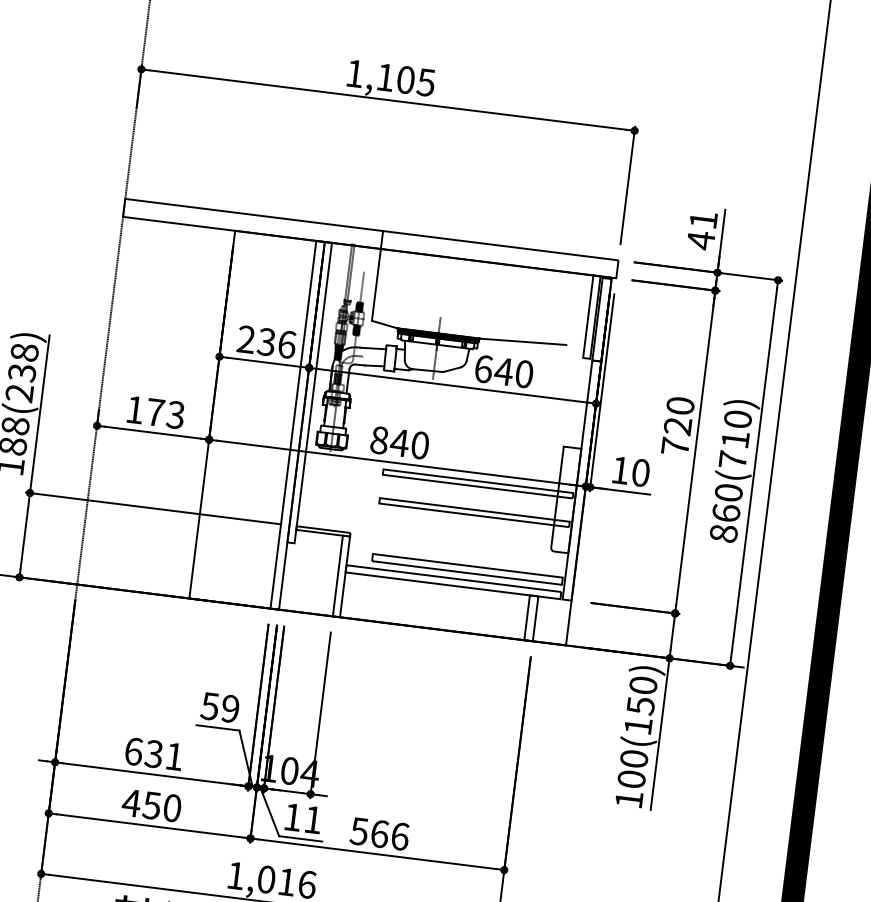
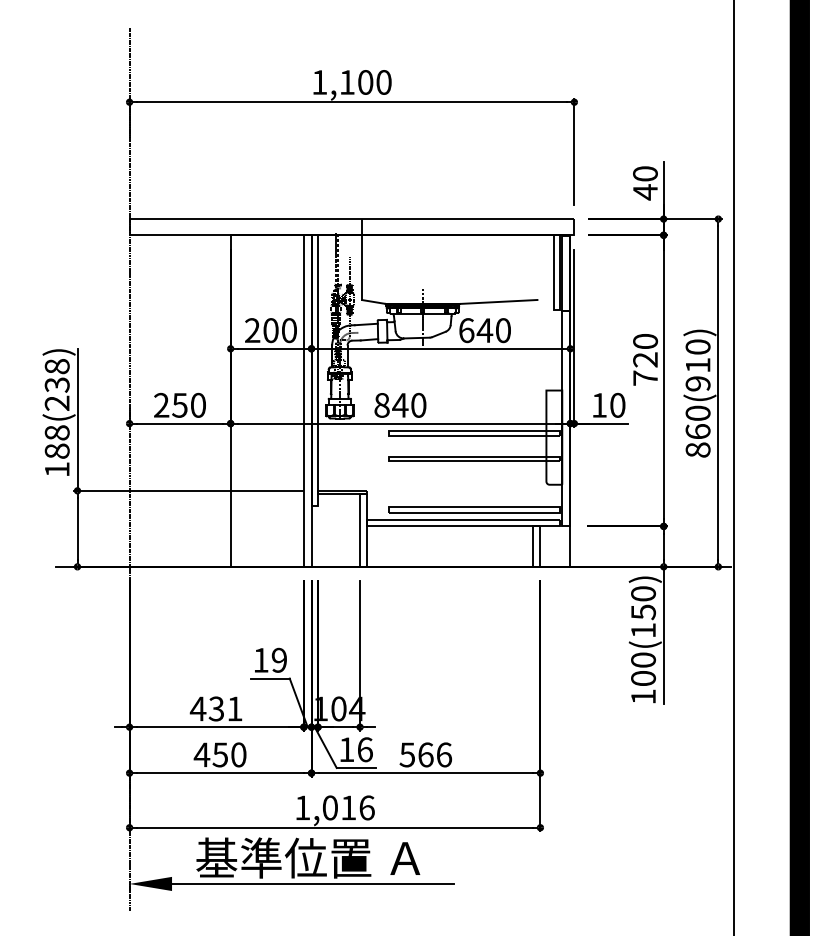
text: (425, 82) -> (383, 82), 1,105 -> 1,100
text: (703, 219) -> (645, 173), 41 -> 40
text: (277, 343) -> (280, 330), 236 -> 200
text: (155, 411) -> (179, 404), 173 -> 250
text: (732, 459) -> (697, 383), 860(710) -> 860(910)
text: (209, 706) -> (260, 660), 59 -> 19
text: (133, 750) -> (197, 708), 631 -> 431
text: (313, 819) -> (365, 749), 11 -> 16

